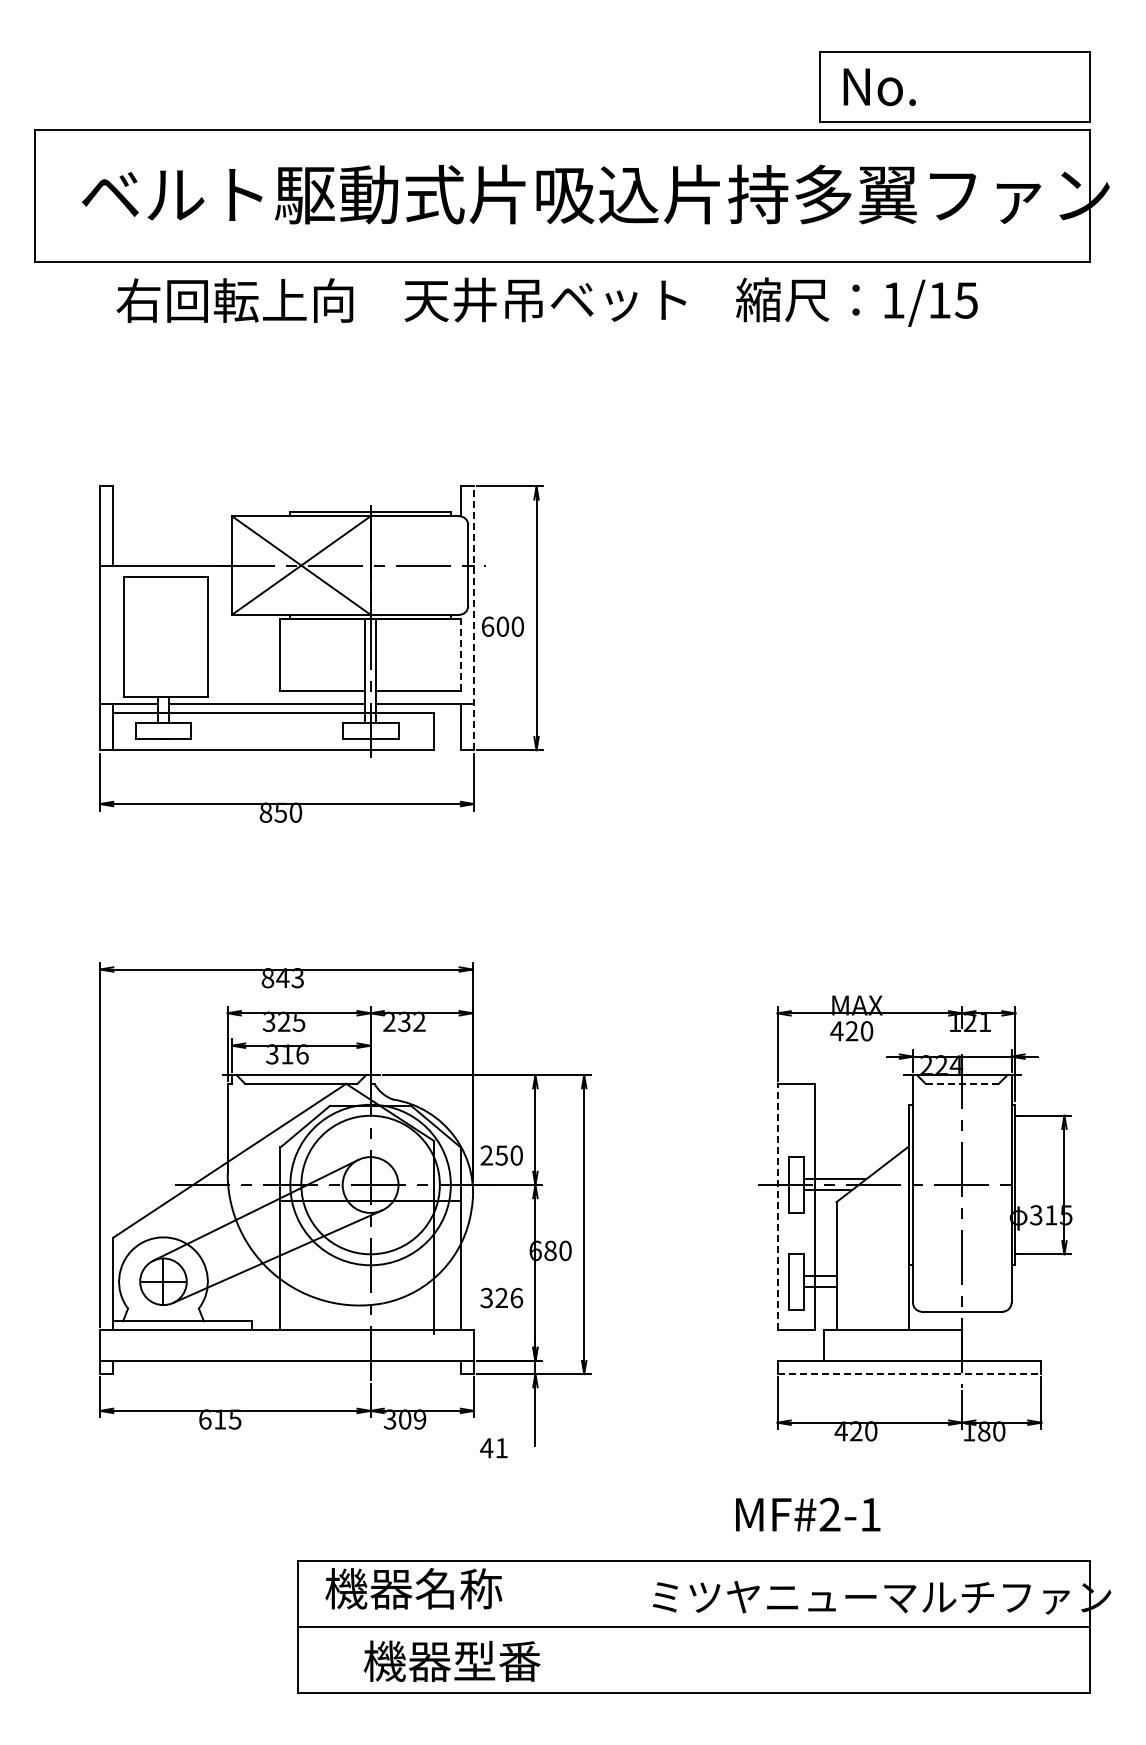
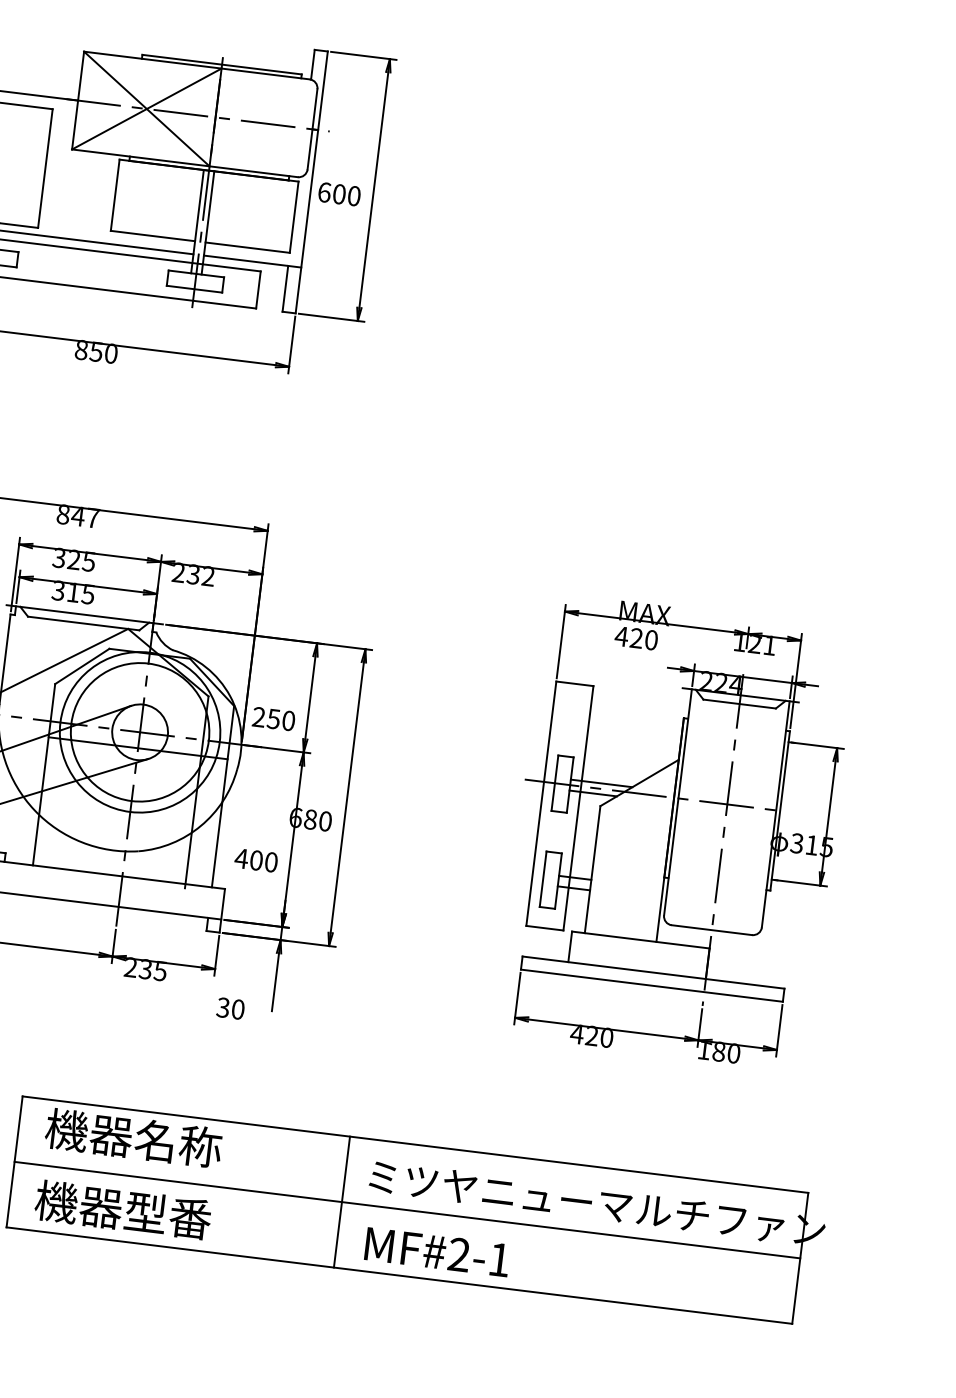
line: (473, 618) -> (311, 182), dashed -> solid
line: (460, 654) -> (293, 216), dashed -> solid
text: (297, 978) -> (92, 518), 843 -> 847
text: (302, 1054) -> (88, 594), 316 -> 315
line: (962, 1083) -> (739, 703), dashed -> solid
line: (777, 1206) -> (541, 803), dashed -> solid
text: (501, 1297) -> (256, 859), 326 -> 400
line: (909, 1374) -> (651, 986), dashed -> solid
text: (404, 1419) -> (145, 969), 309 -> 235
text: (493, 1448) -> (229, 1008), 41 -> 30
text: (808, 1514) -> (437, 1251), moved
line: (628, 1626) -> (342, 1201), added
text: (452, 1660) -> (123, 1209), moved

